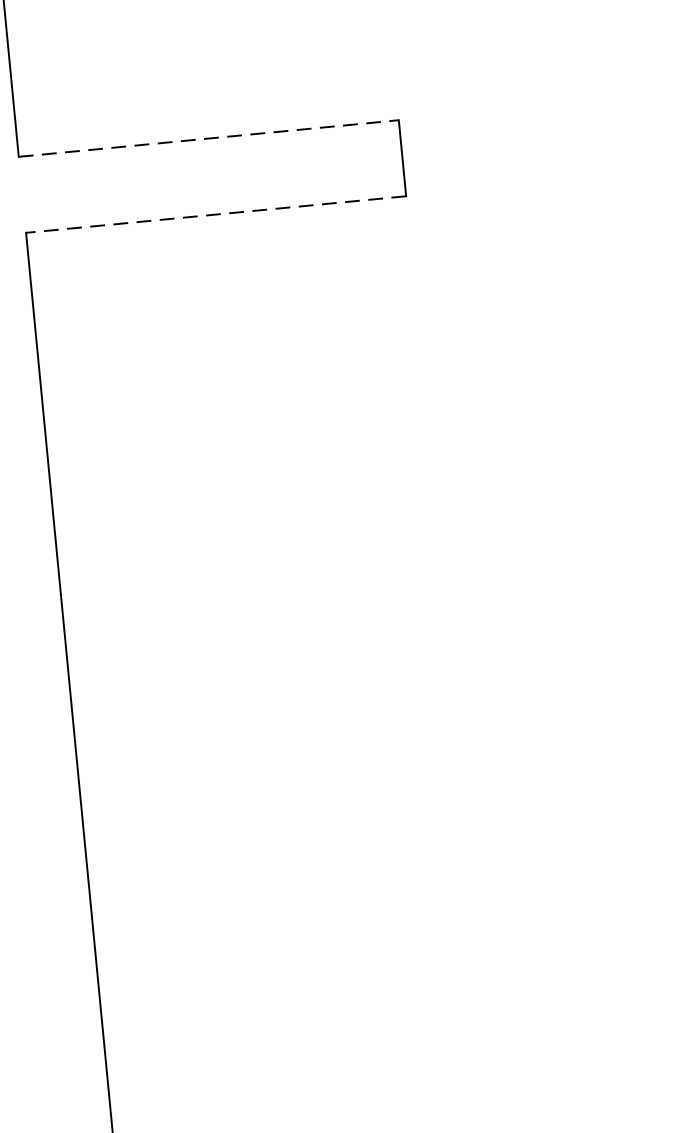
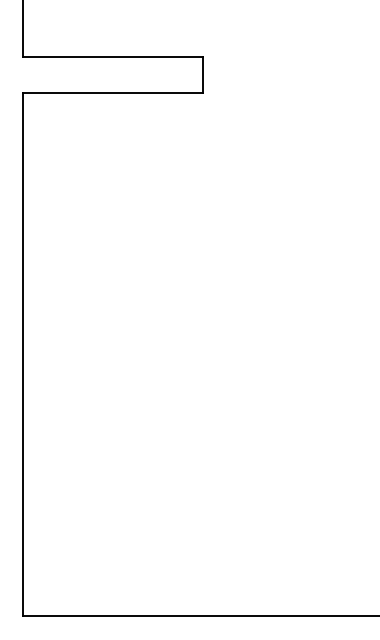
line: (210, 137) -> (113, 56), dashed -> solid
line: (215, 215) -> (112, 93), dashed -> solid

